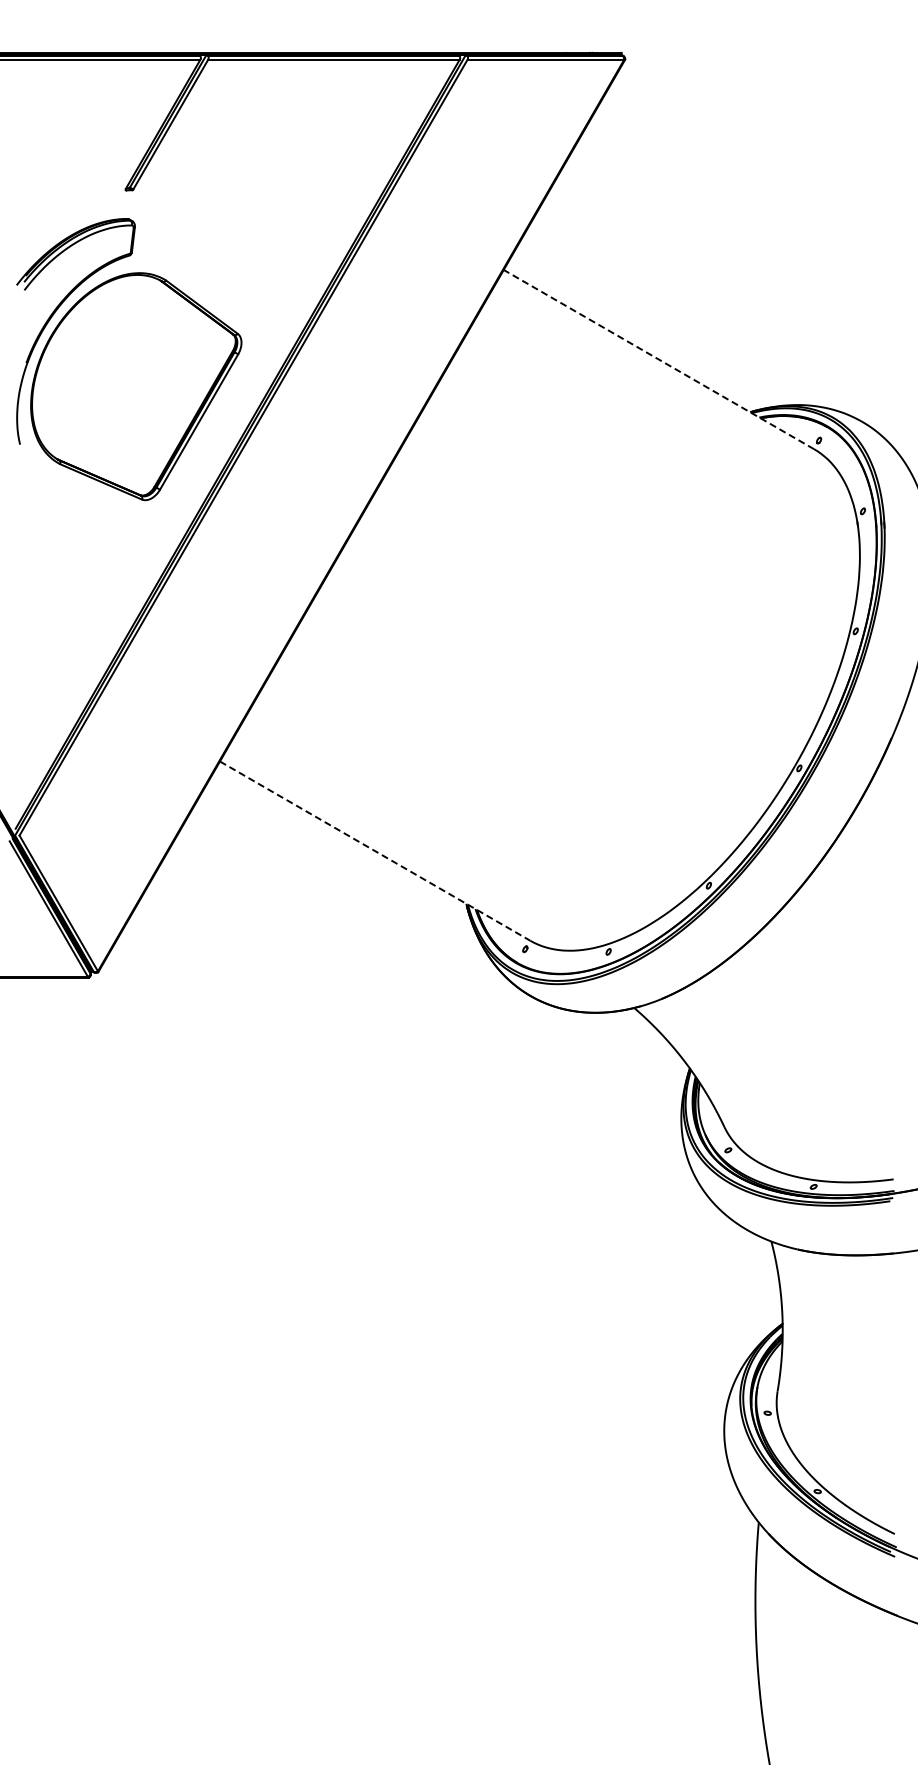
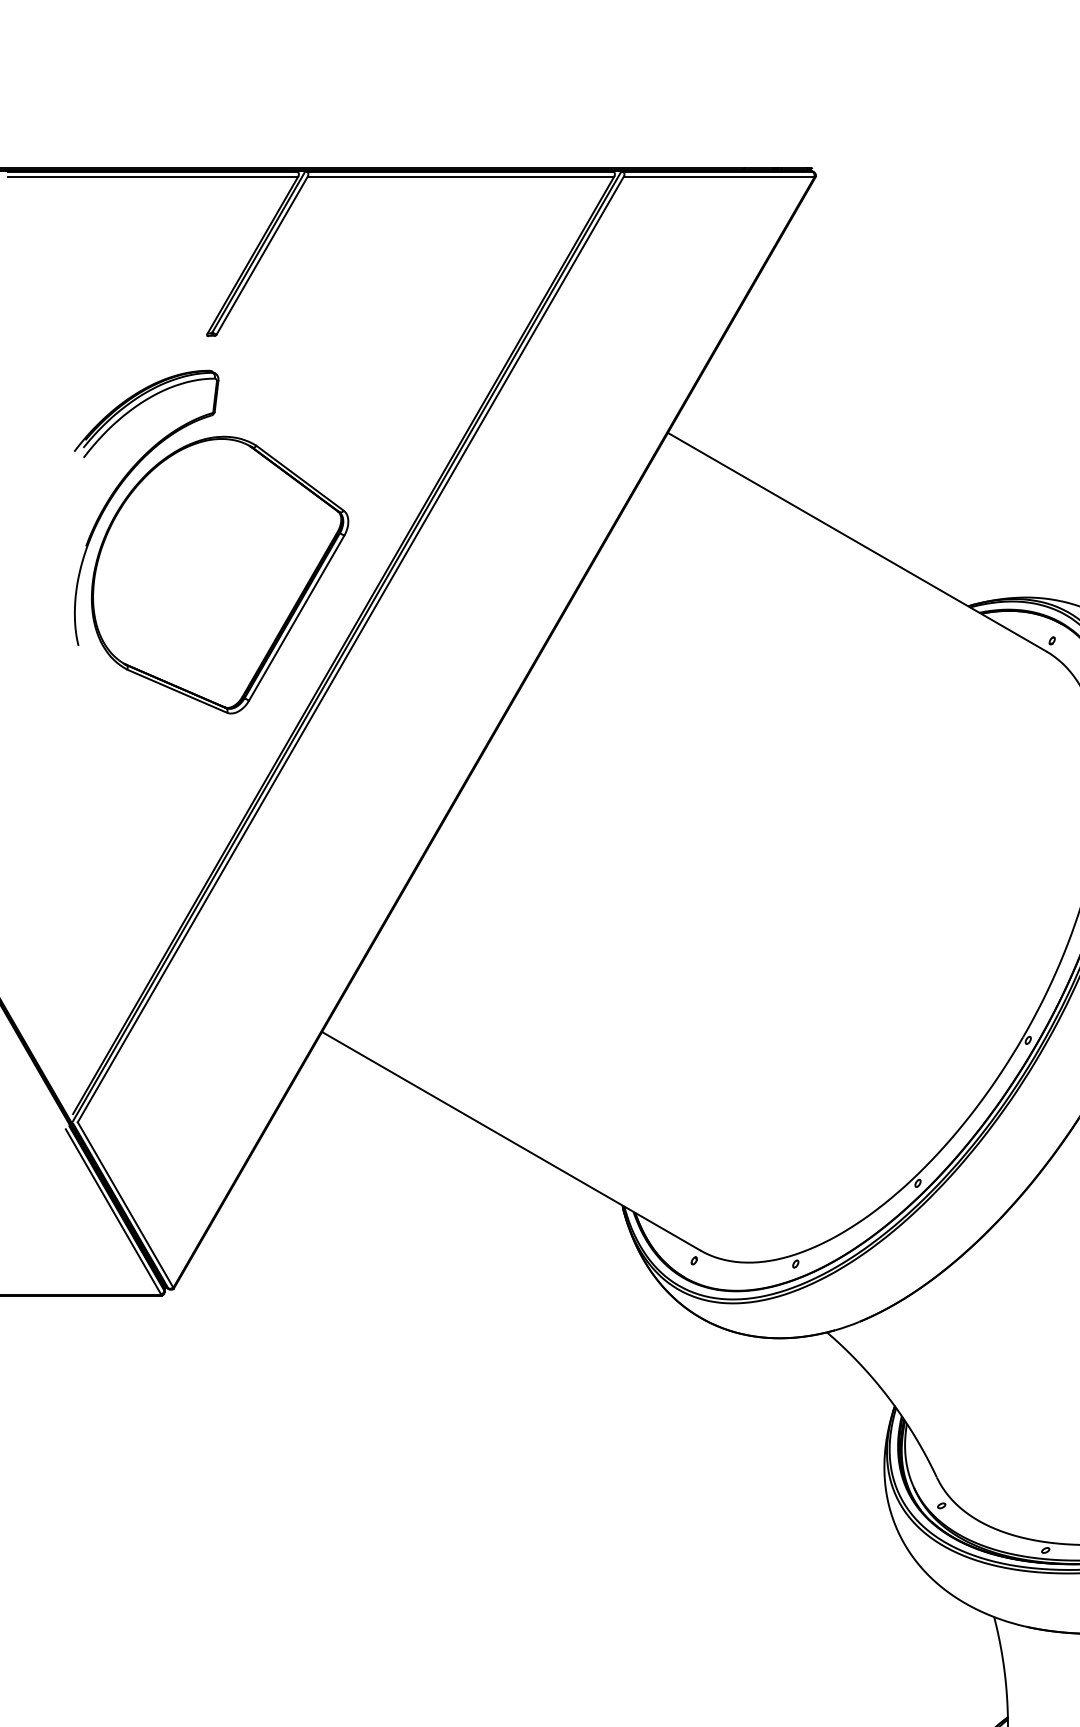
line: (658, 359) -> (856, 542), dashed -> solid
line: (375, 851) -> (511, 1141), dashed -> solid

